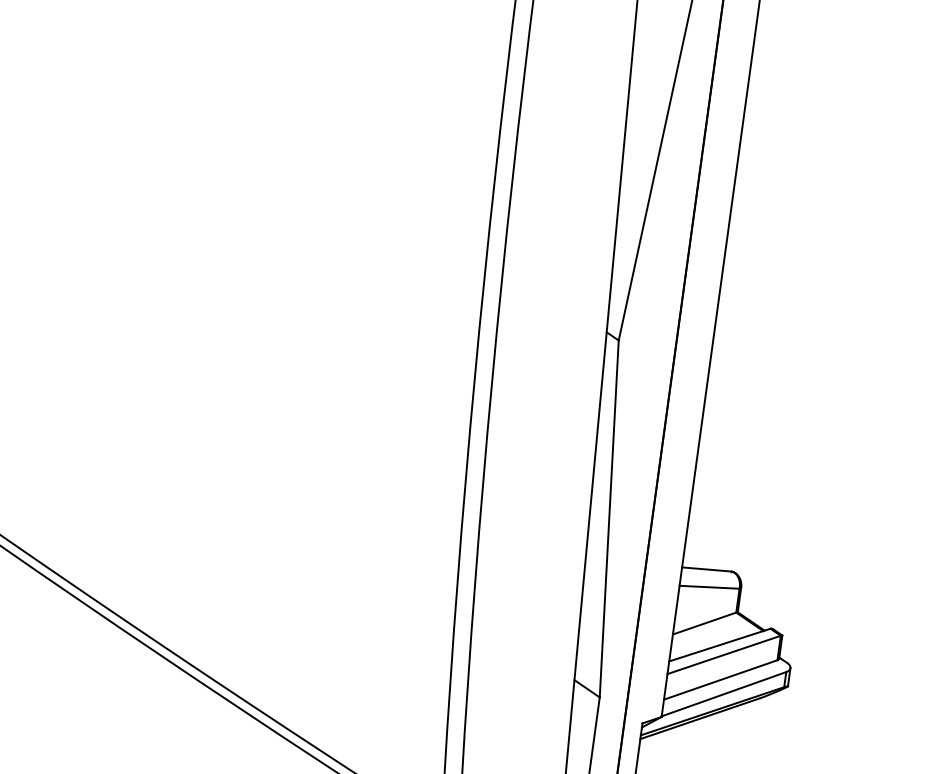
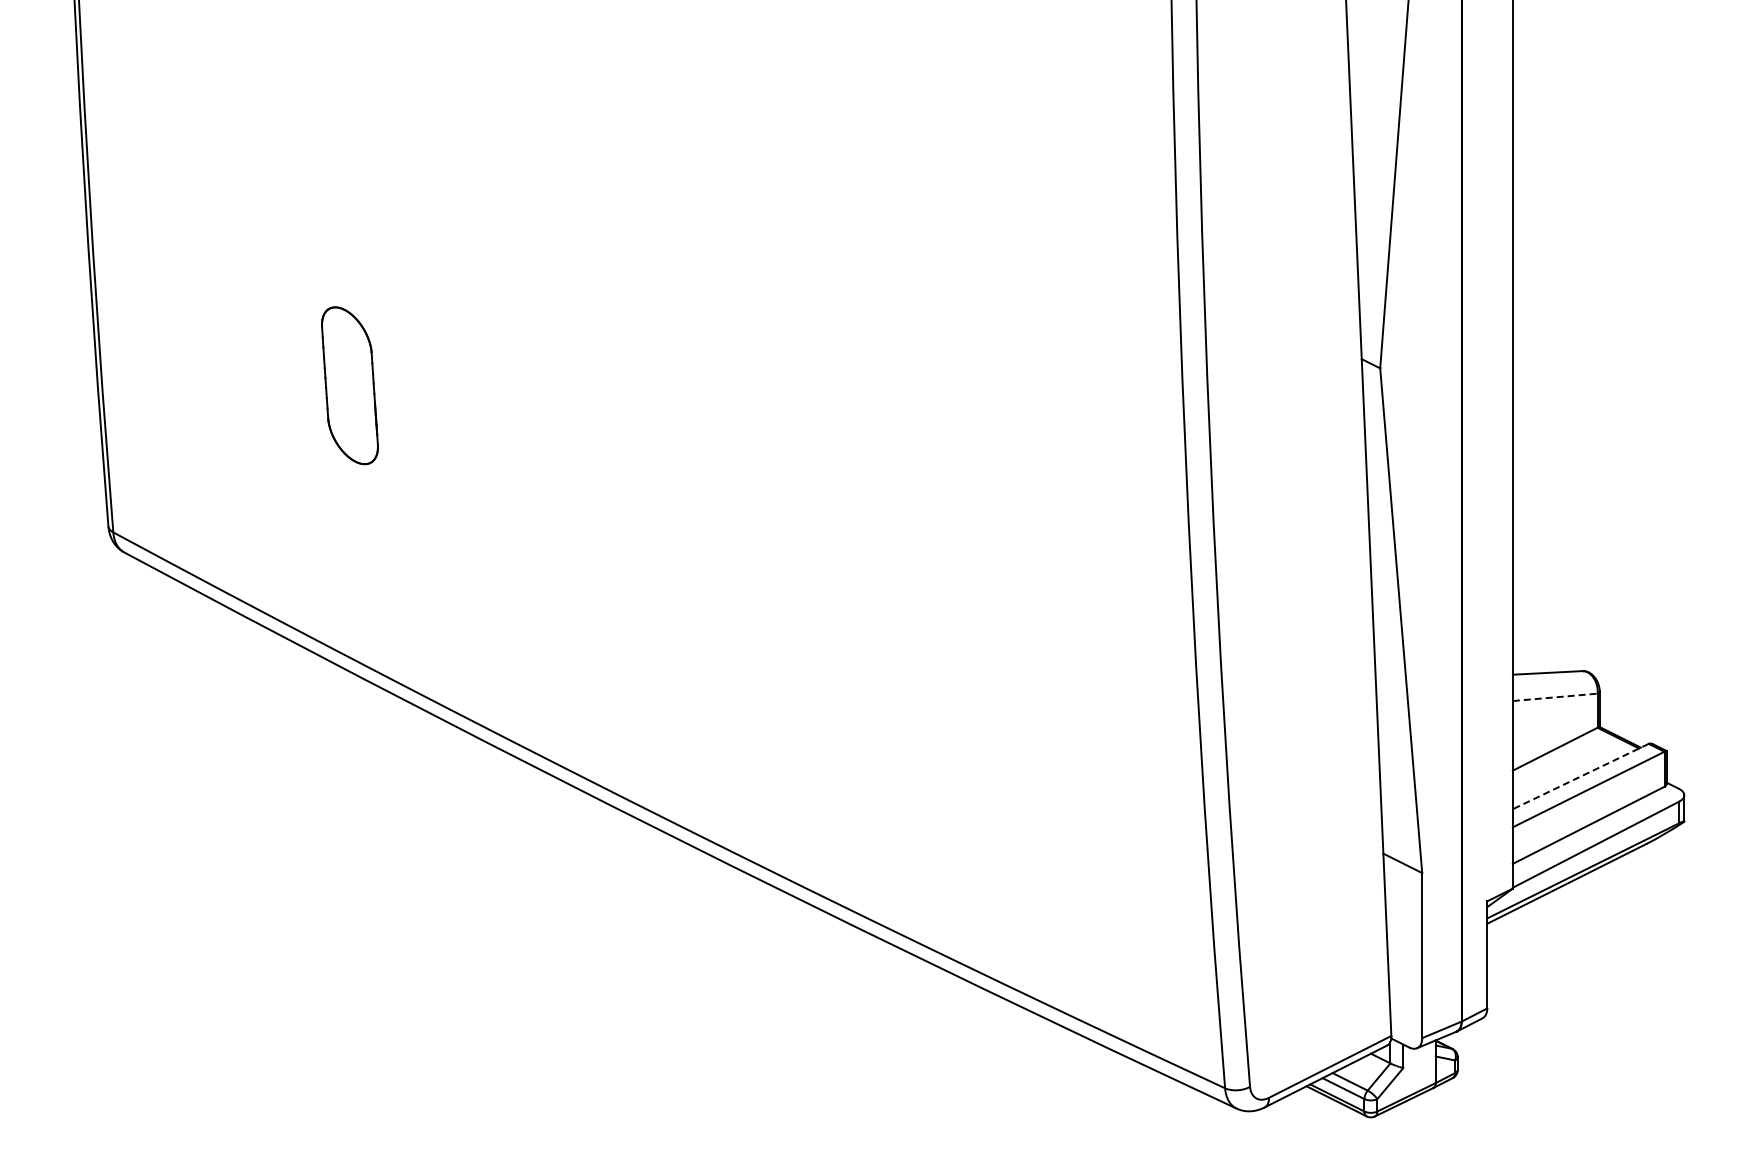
line: (709, 587) -> (1555, 697), solid -> dashed
line: (719, 645) -> (1580, 776), solid -> dashed

